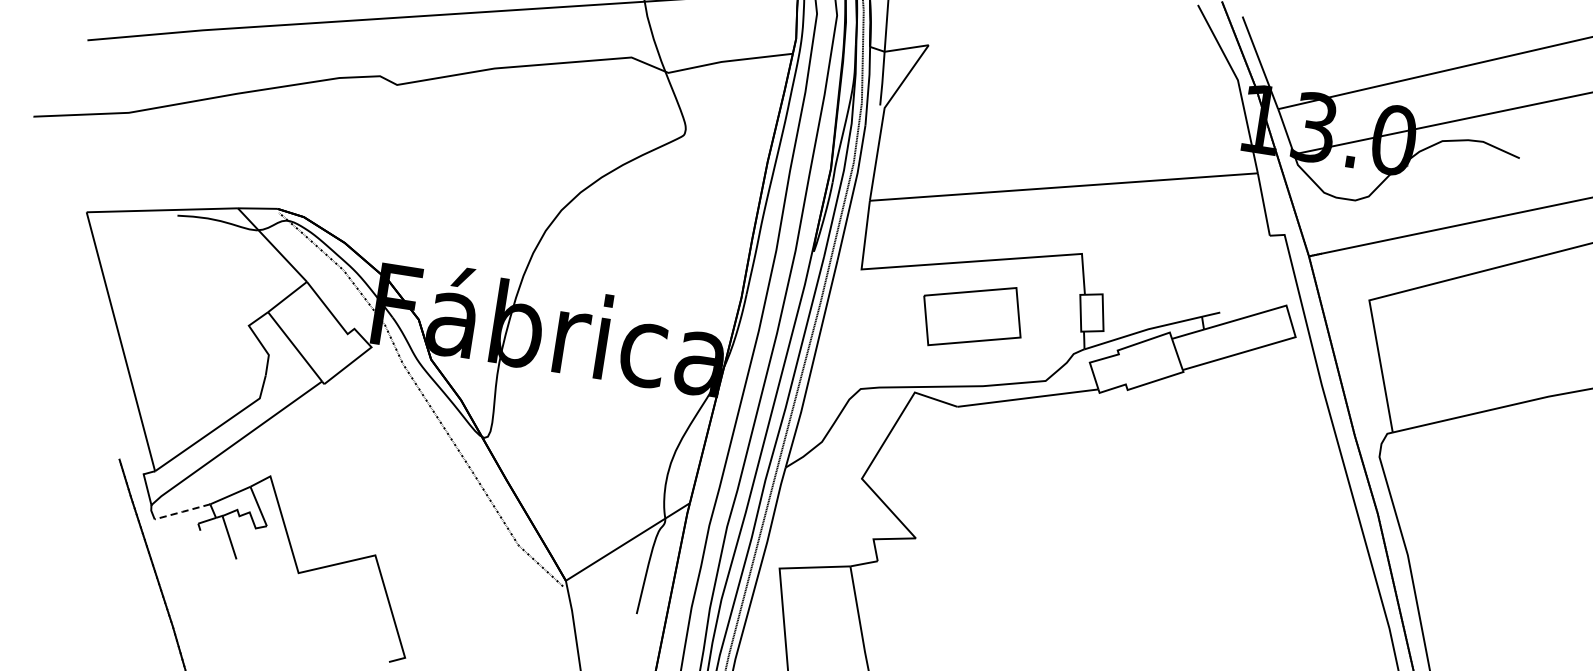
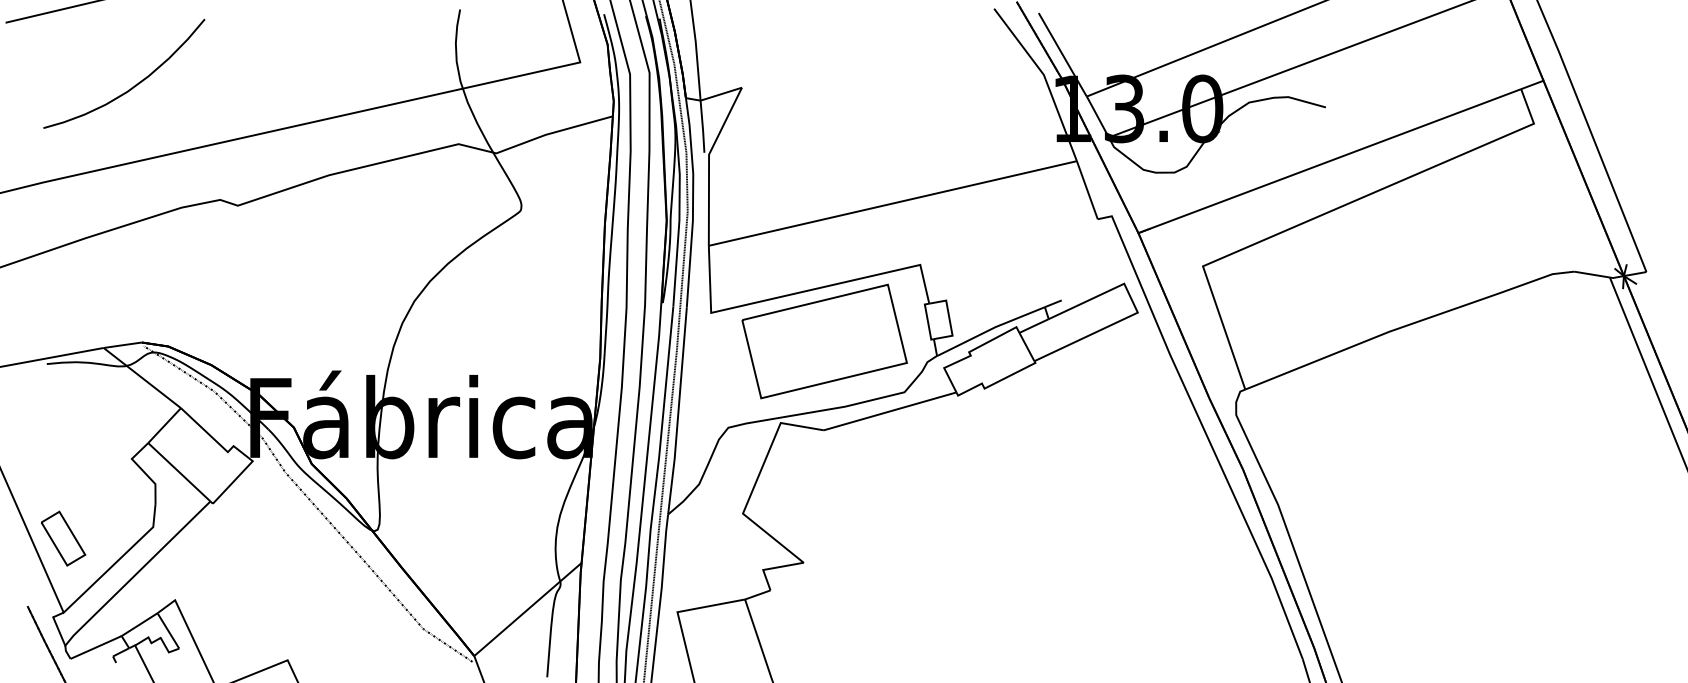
part: (972, 316) -> (824, 341), size x1.67
part: (166, 395) -> (63, 538), added
line: (182, 511) -> (96, 647), dashed -> solid

